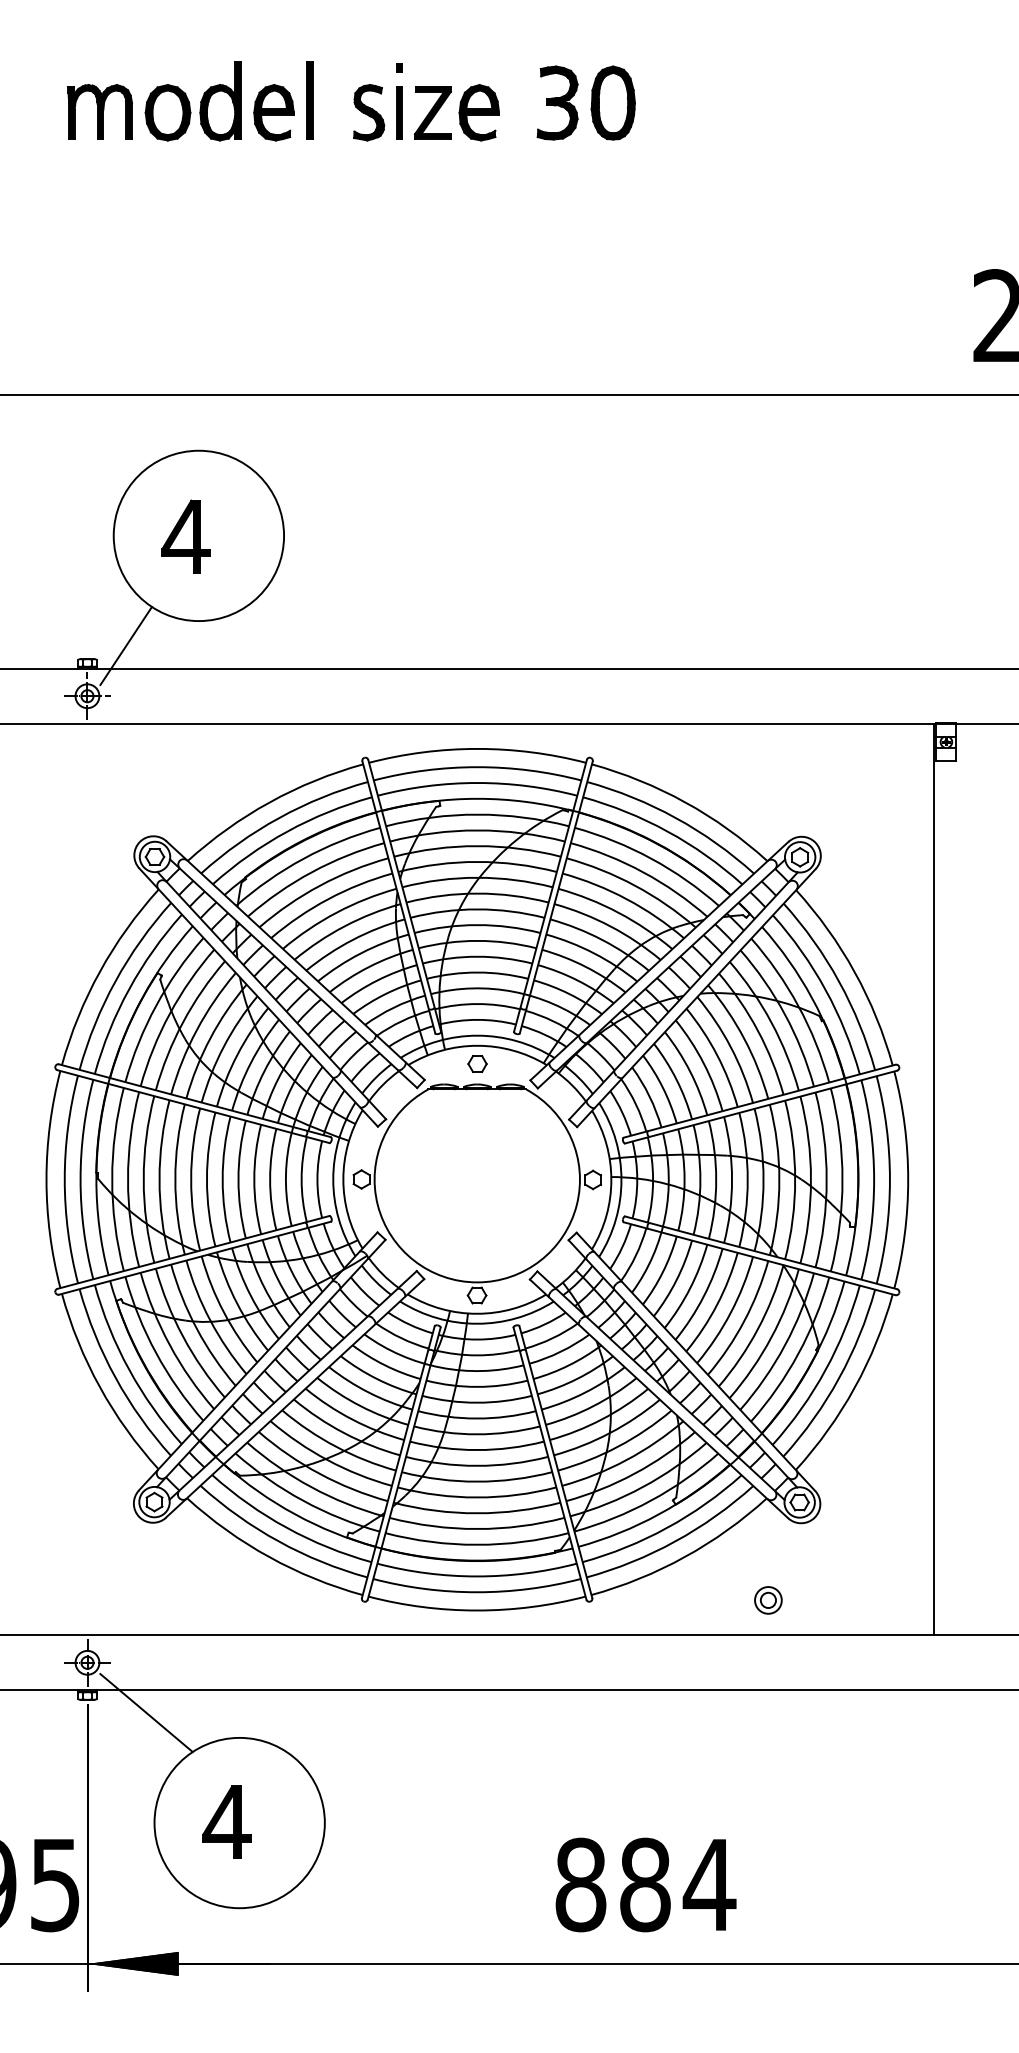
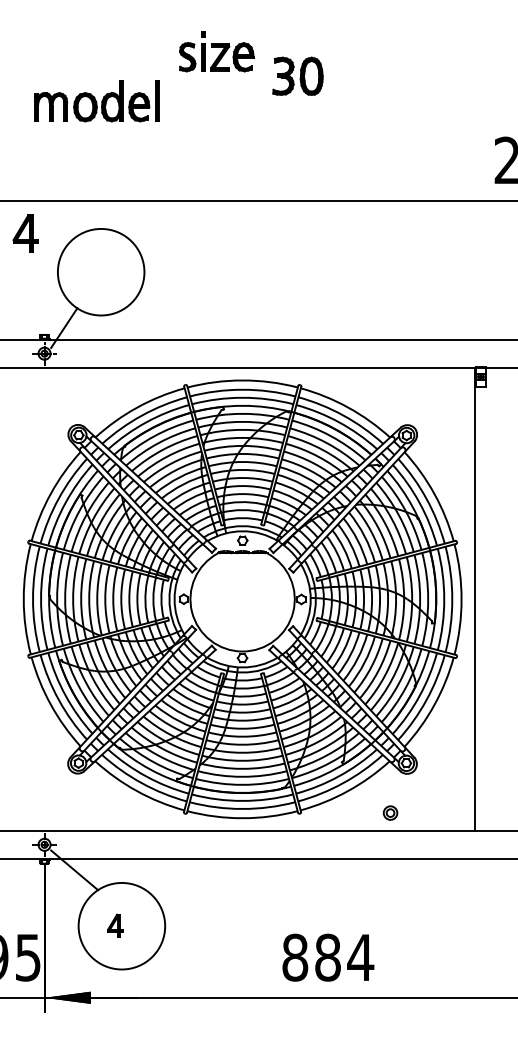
part: (189, 101) -> (96, 101), moved
part: (585, 101) -> (297, 75), moved
part: (185, 536) -> (25, 233), moved
part: (227, 1821) -> (115, 925), size x0.6

